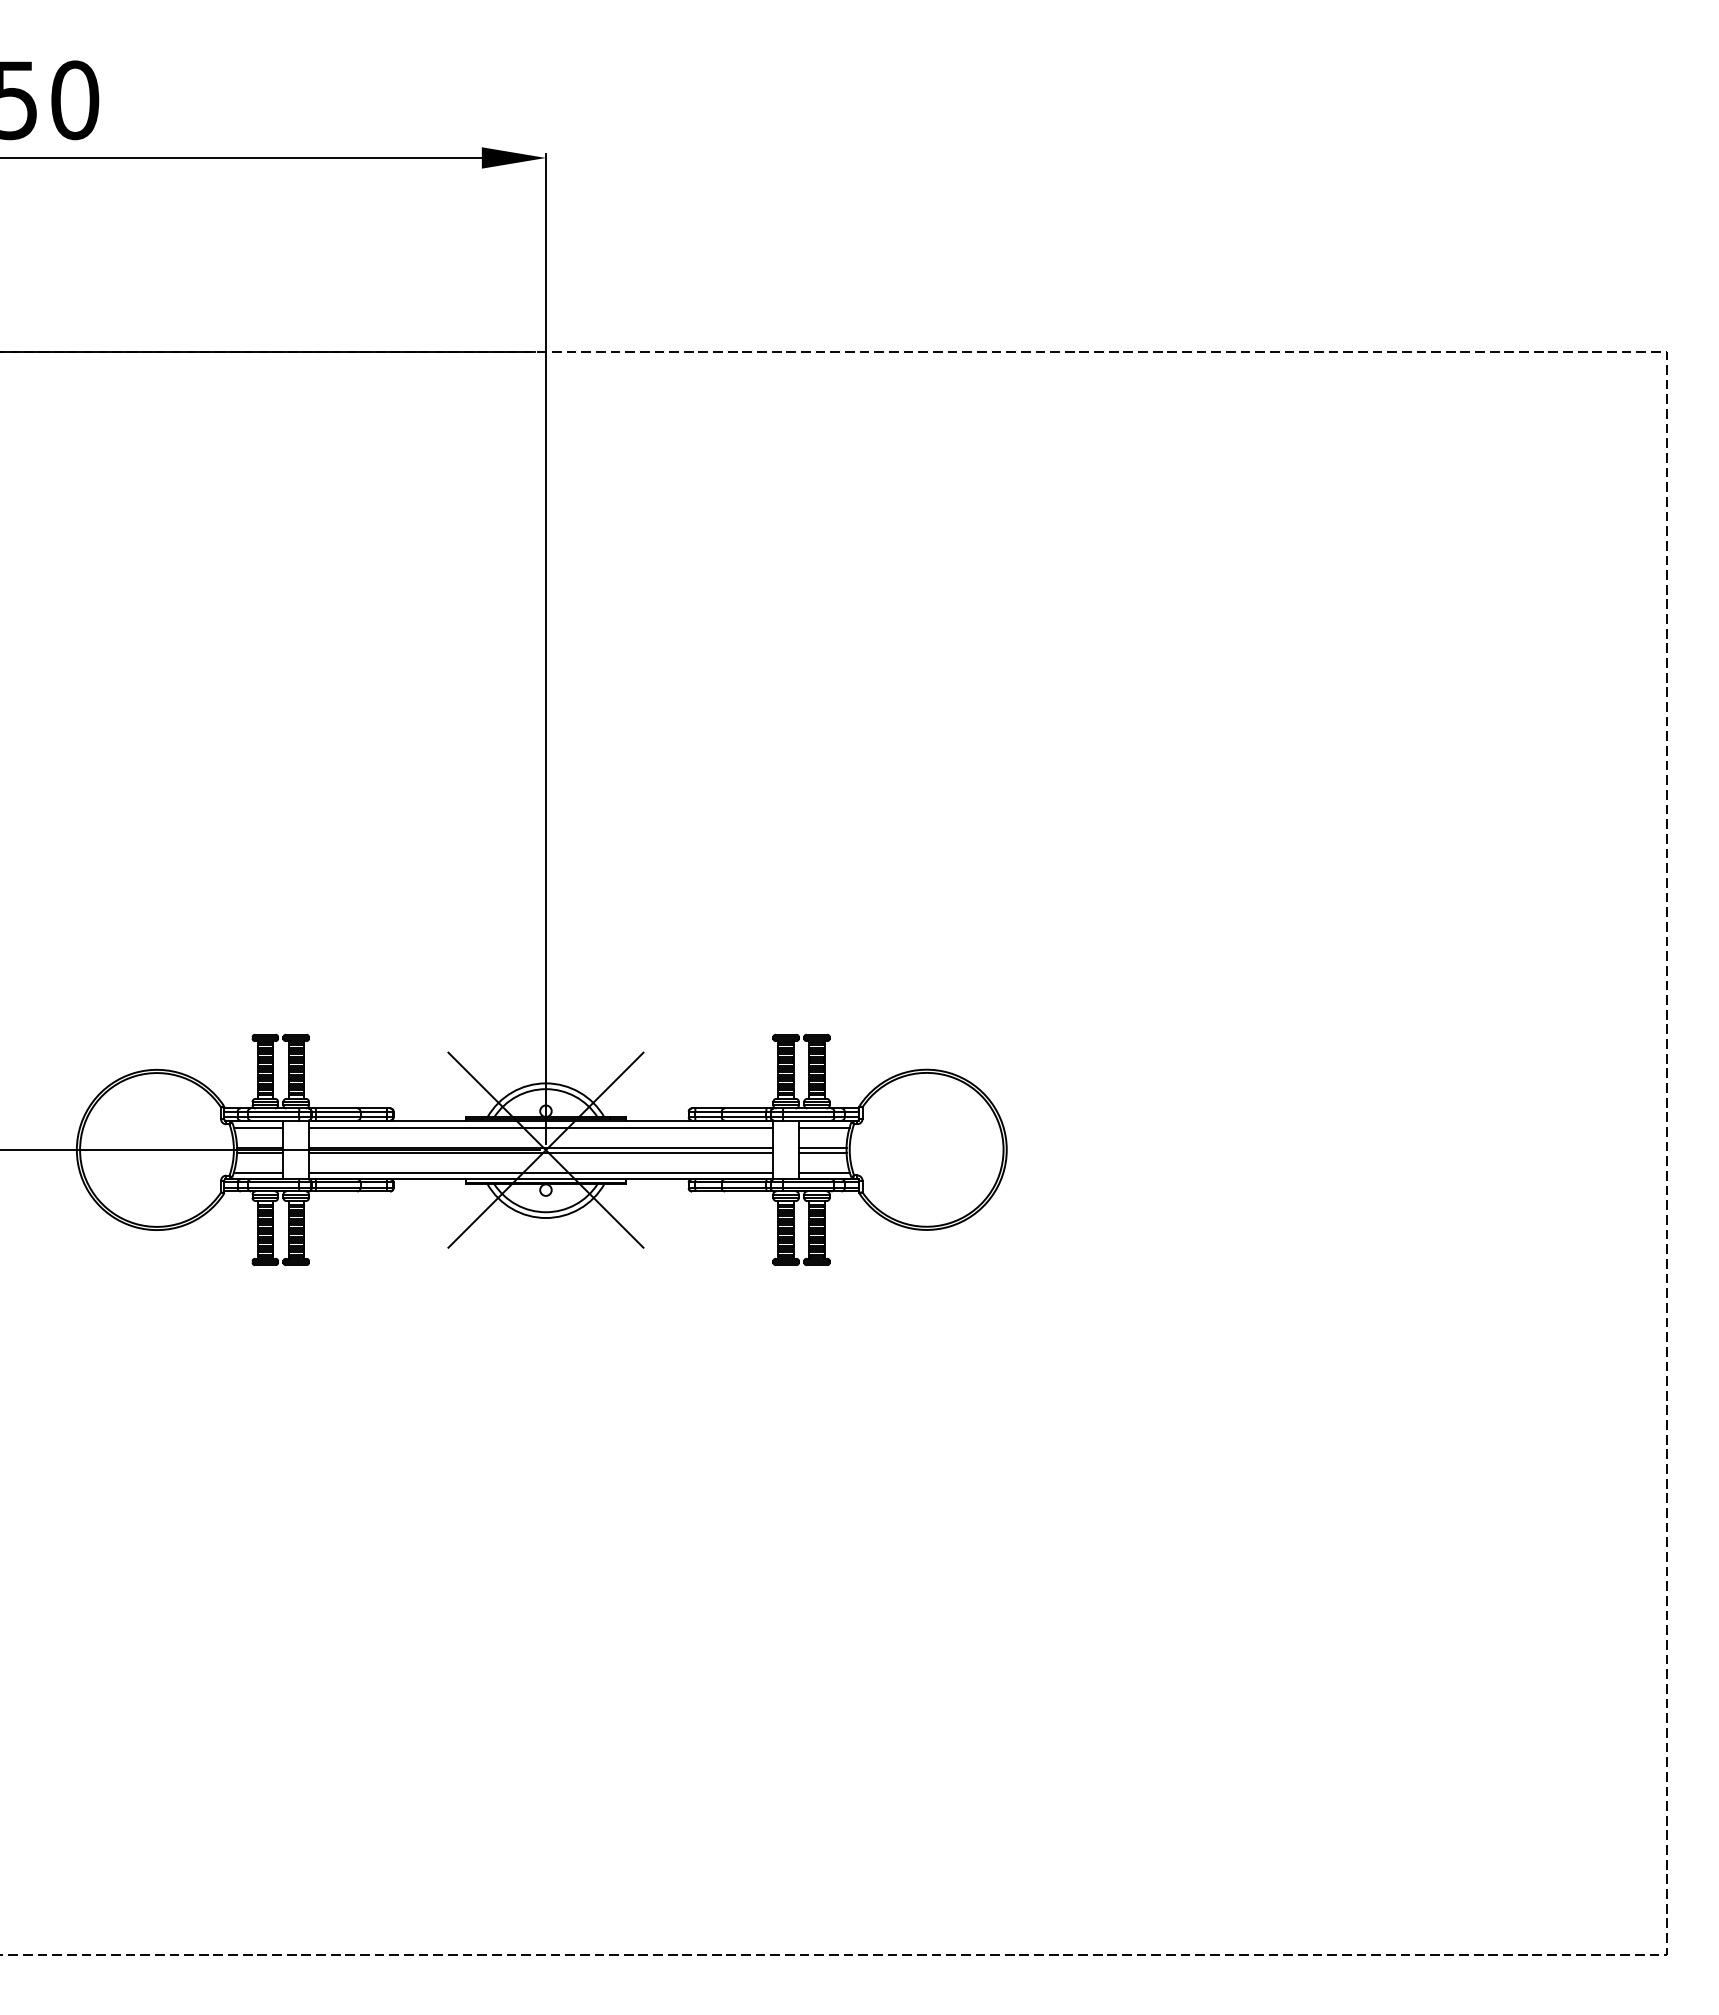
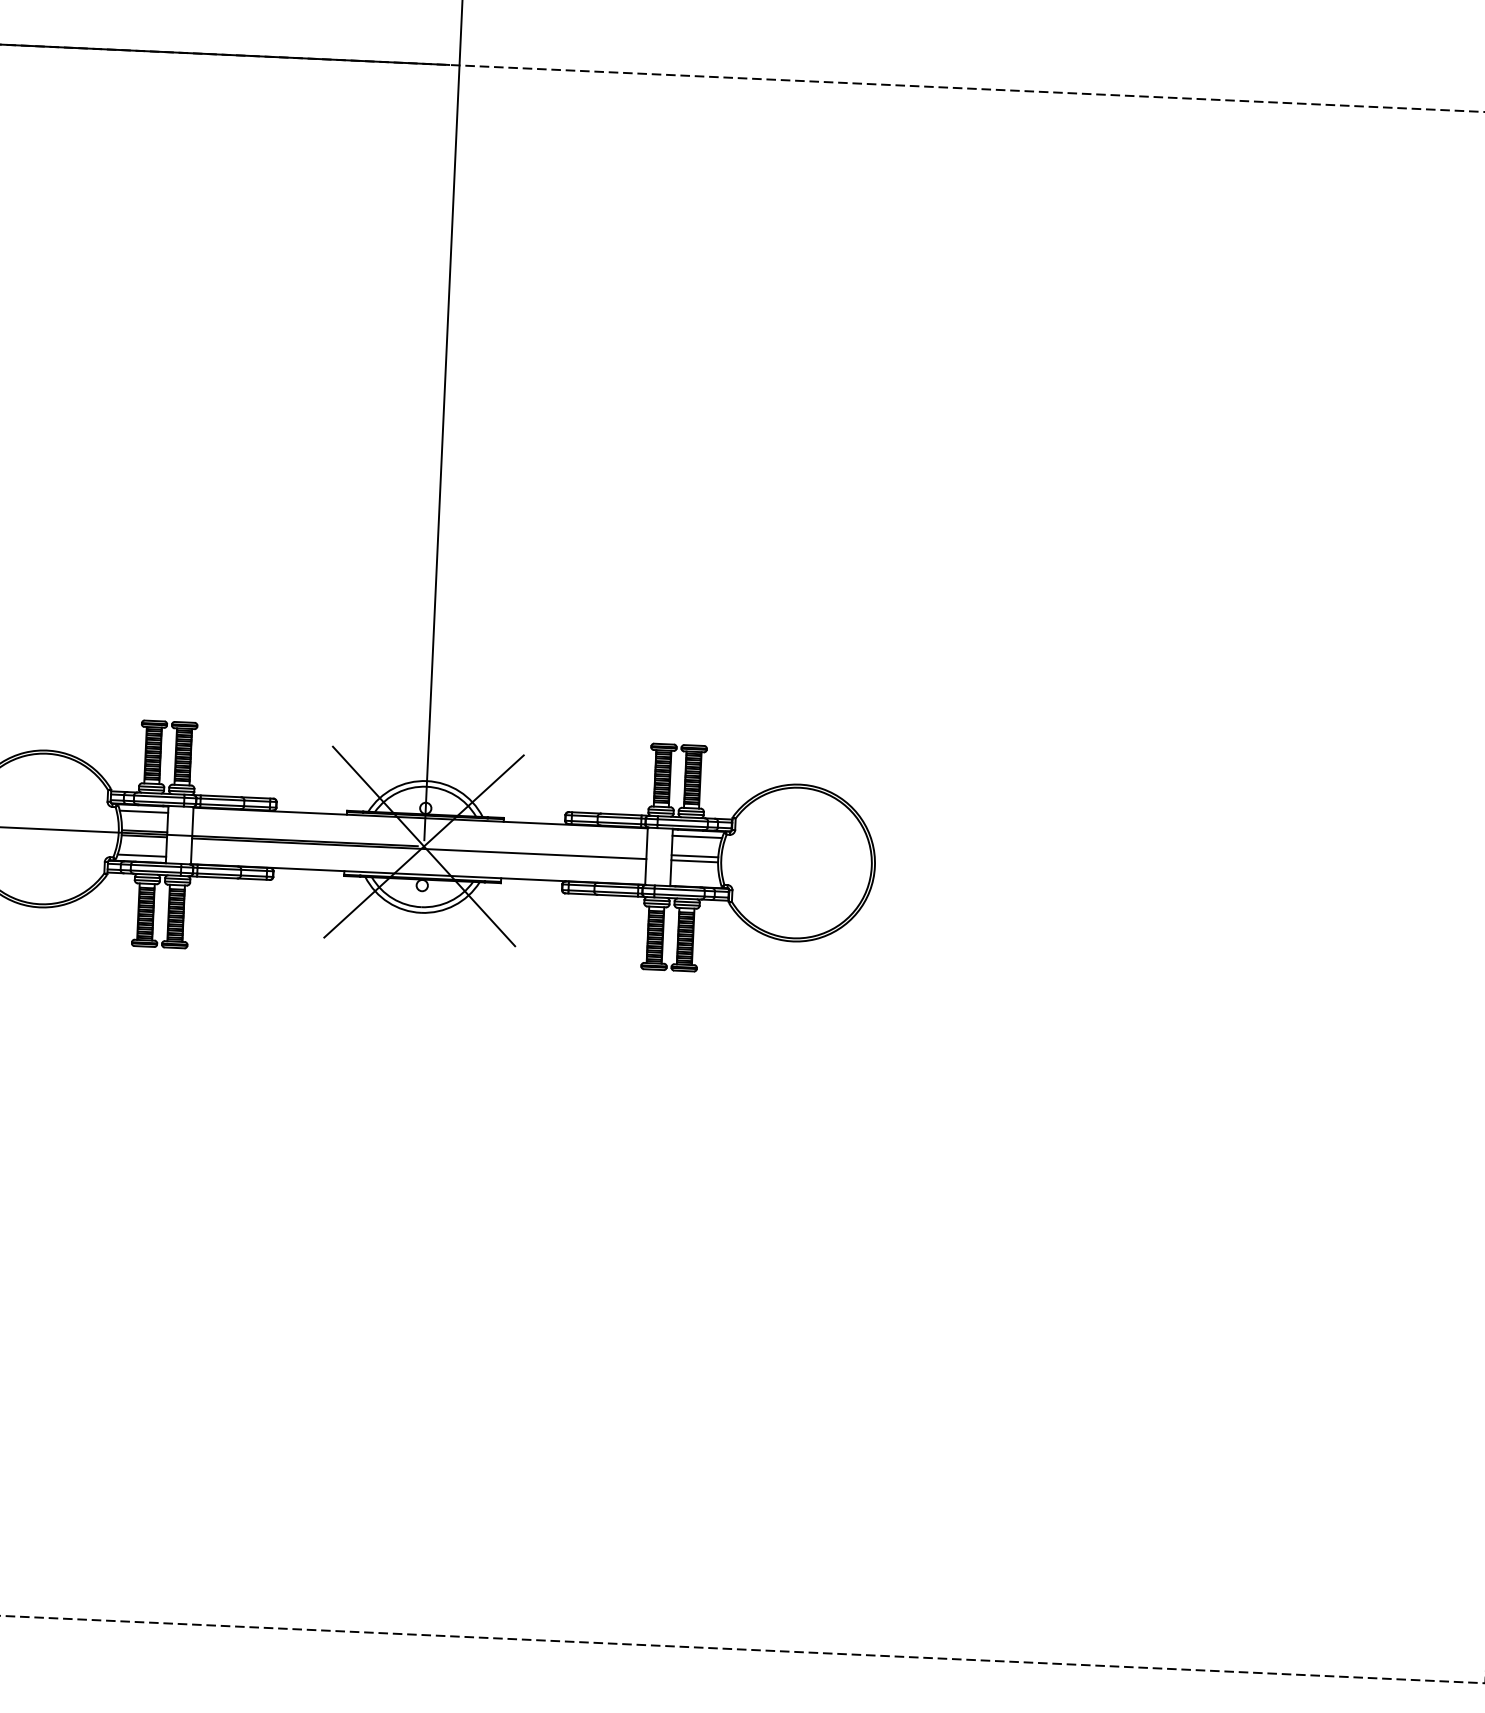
line: (541, 1127) -> (420, 824), removed
line: (541, 1147) -> (419, 843), removed
line: (541, 1172) -> (418, 868), removed
line: (823, 1172) -> (694, 880), removed

